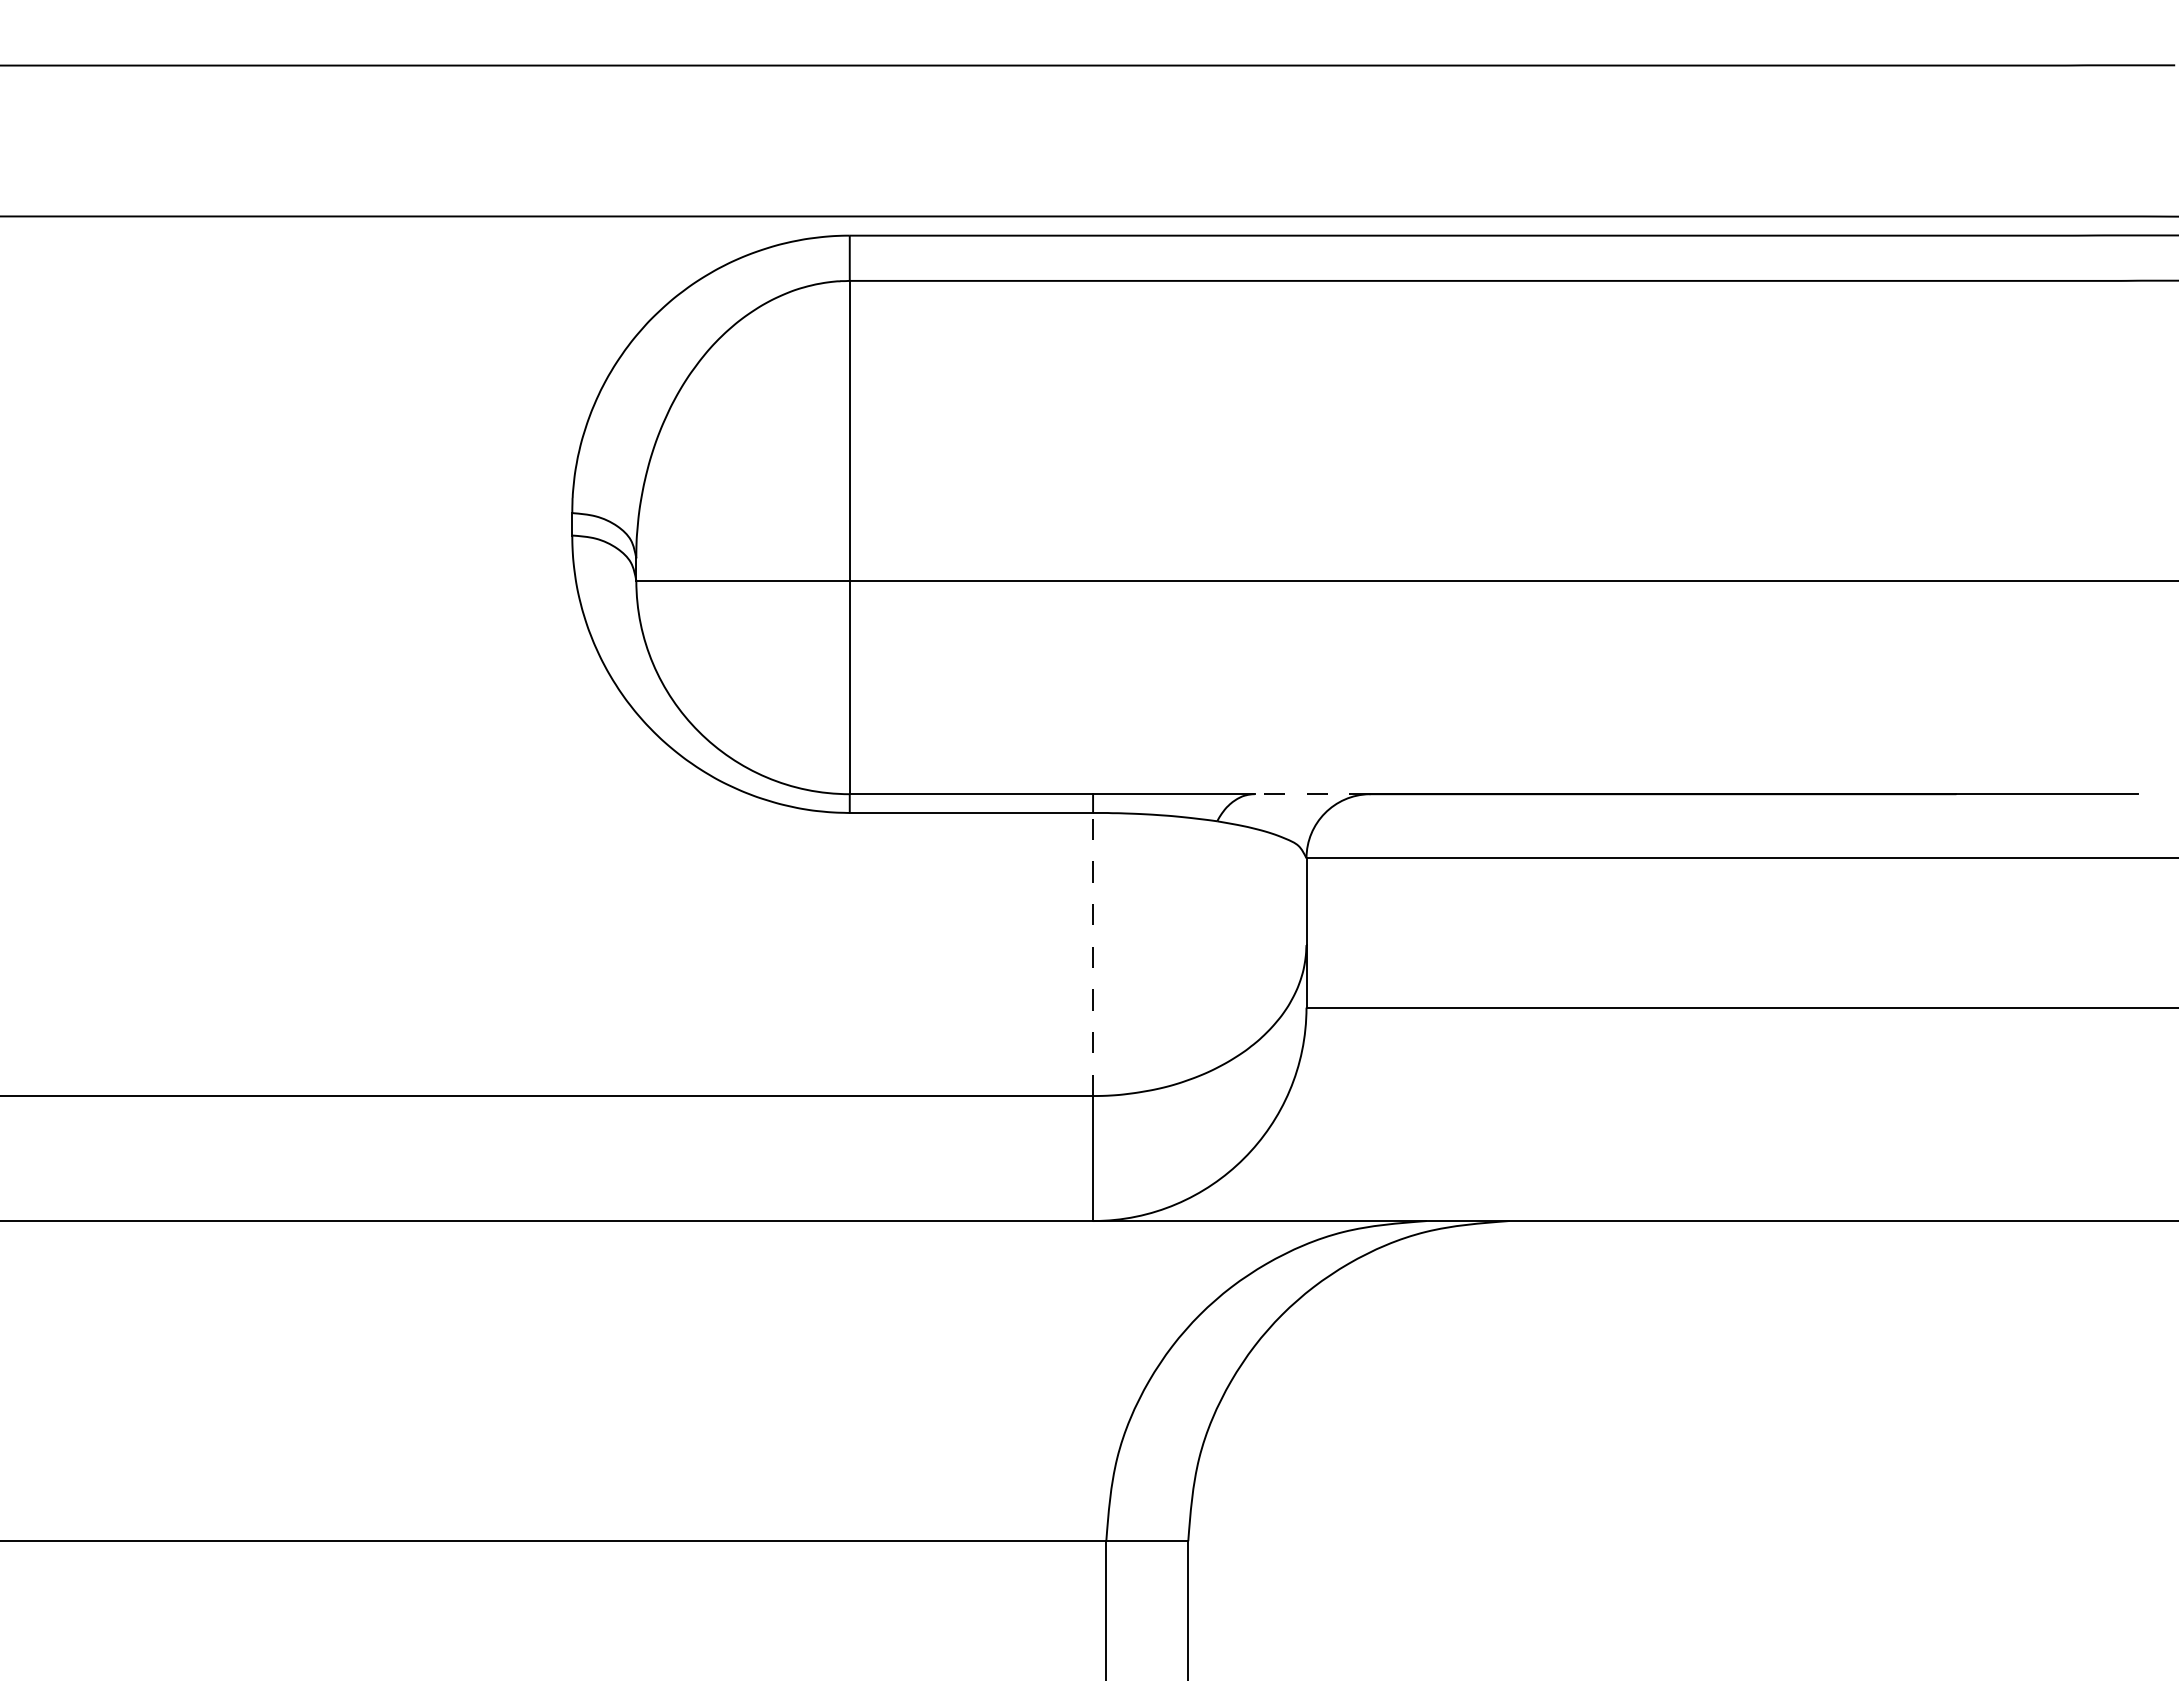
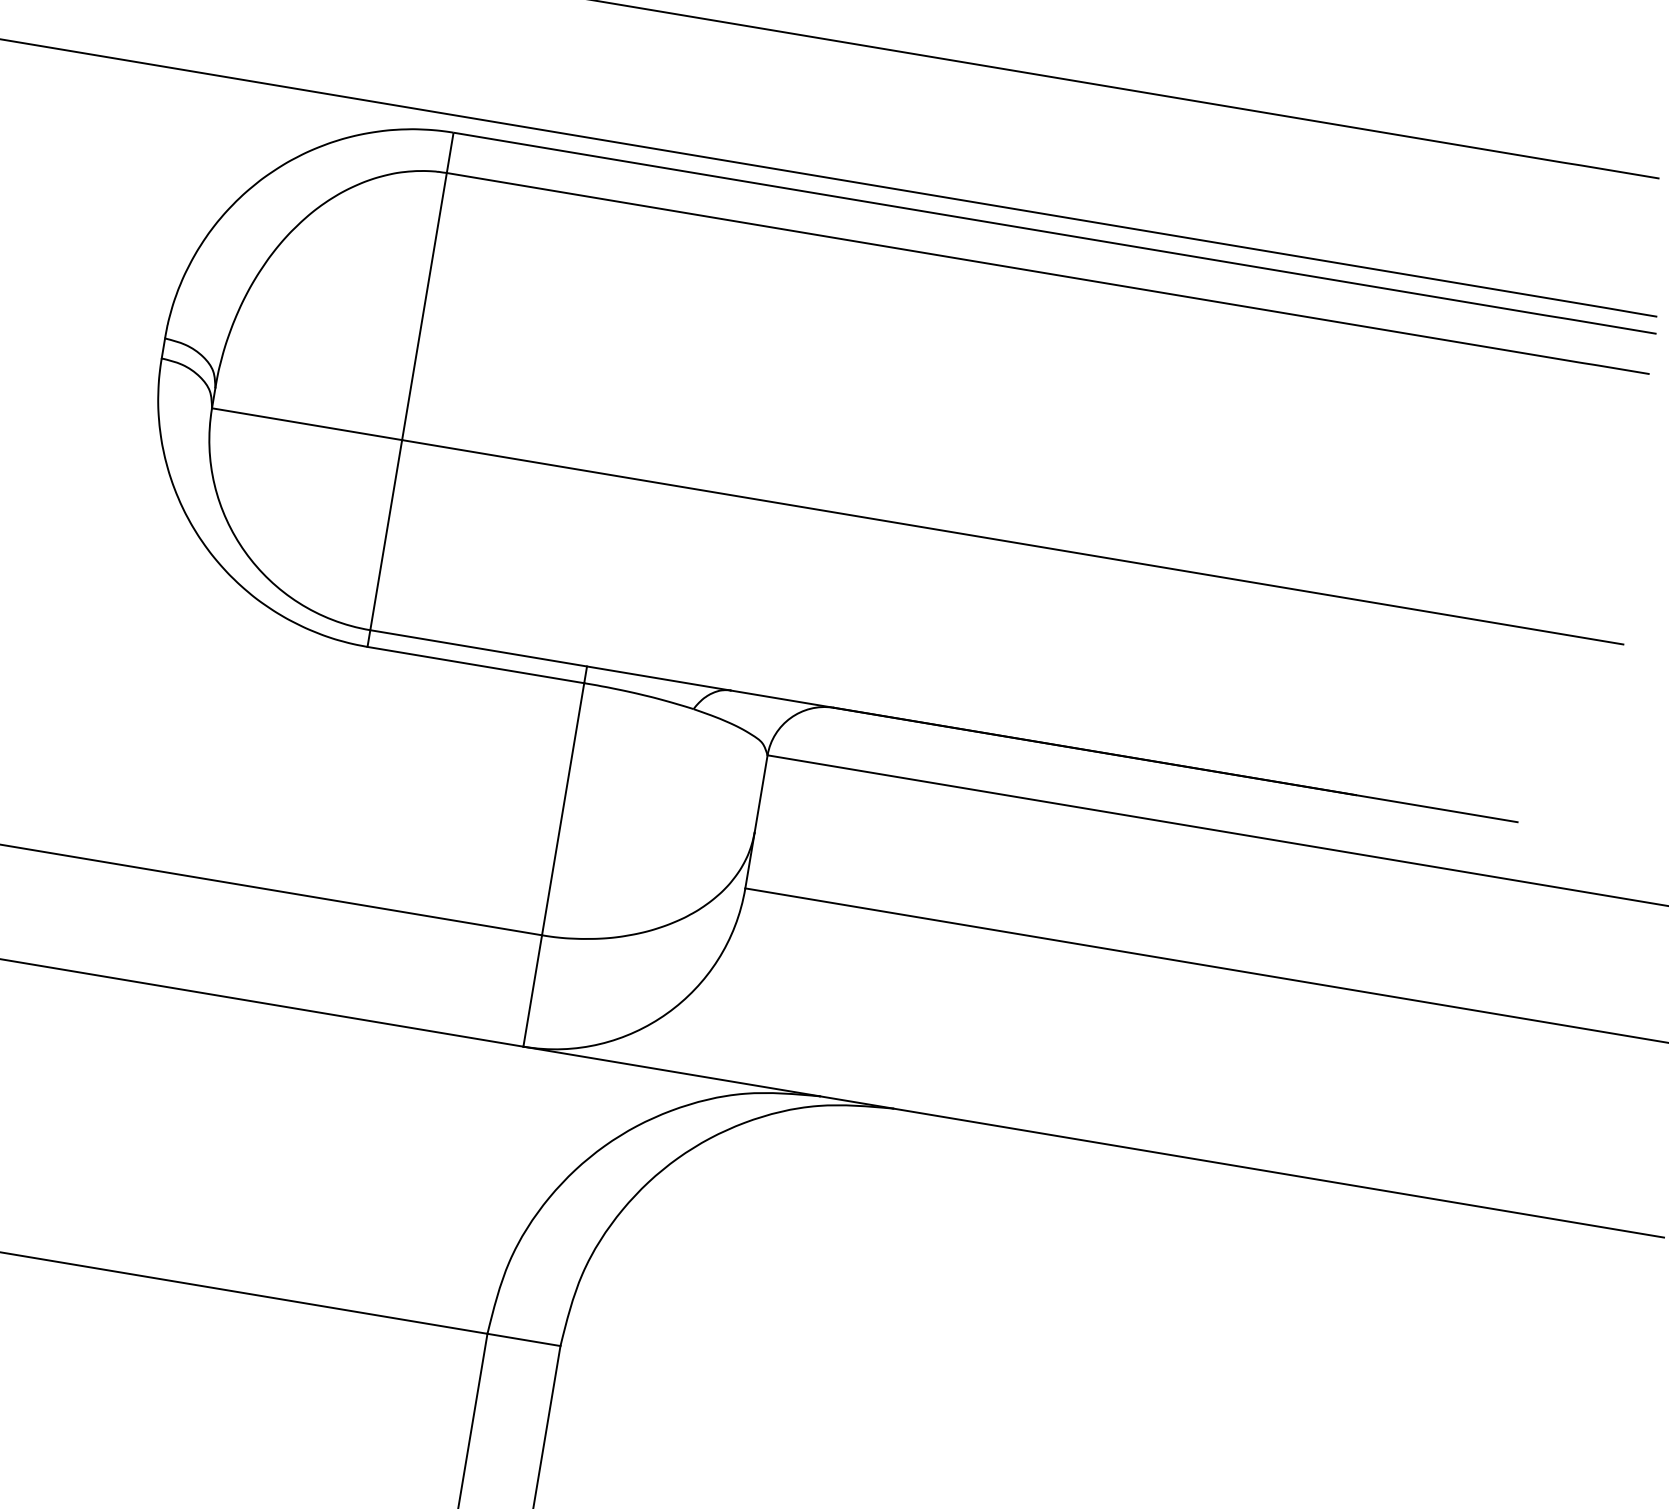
line: (1312, 794) -> (782, 699), dashed -> solid
line: (1093, 954) -> (563, 809), dashed -> solid

